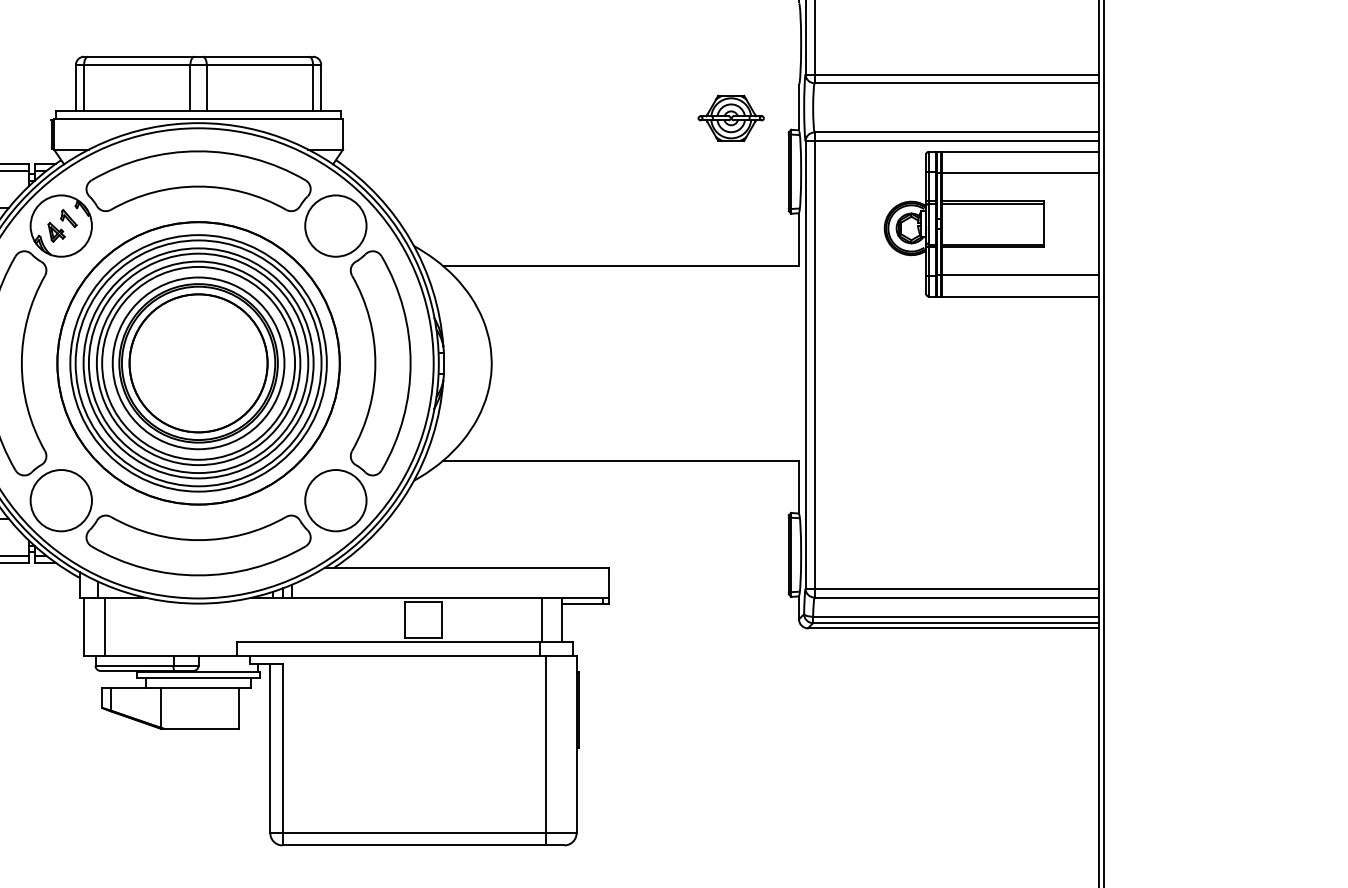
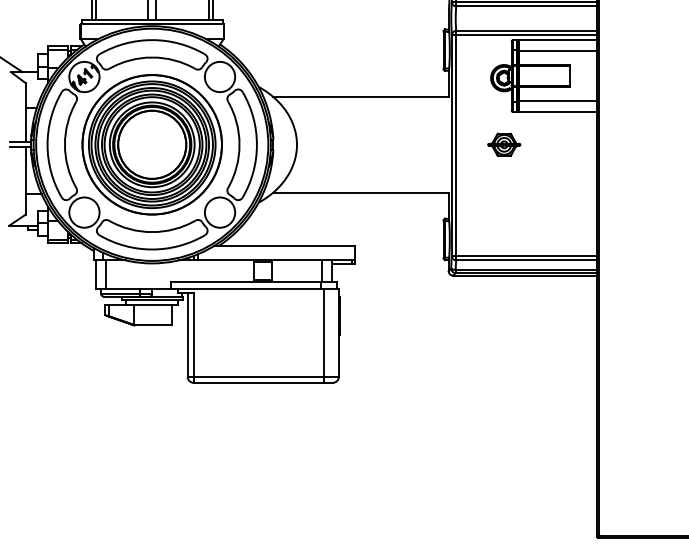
part: (731, 117) -> (504, 144), moved

